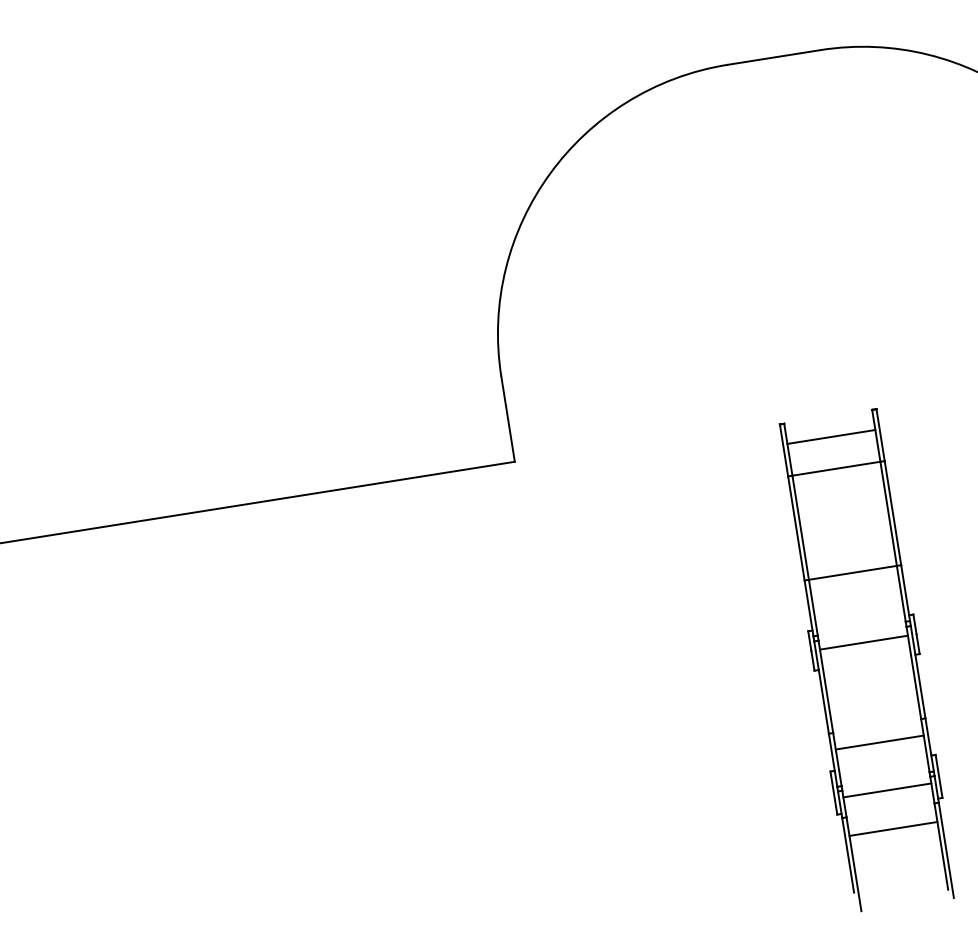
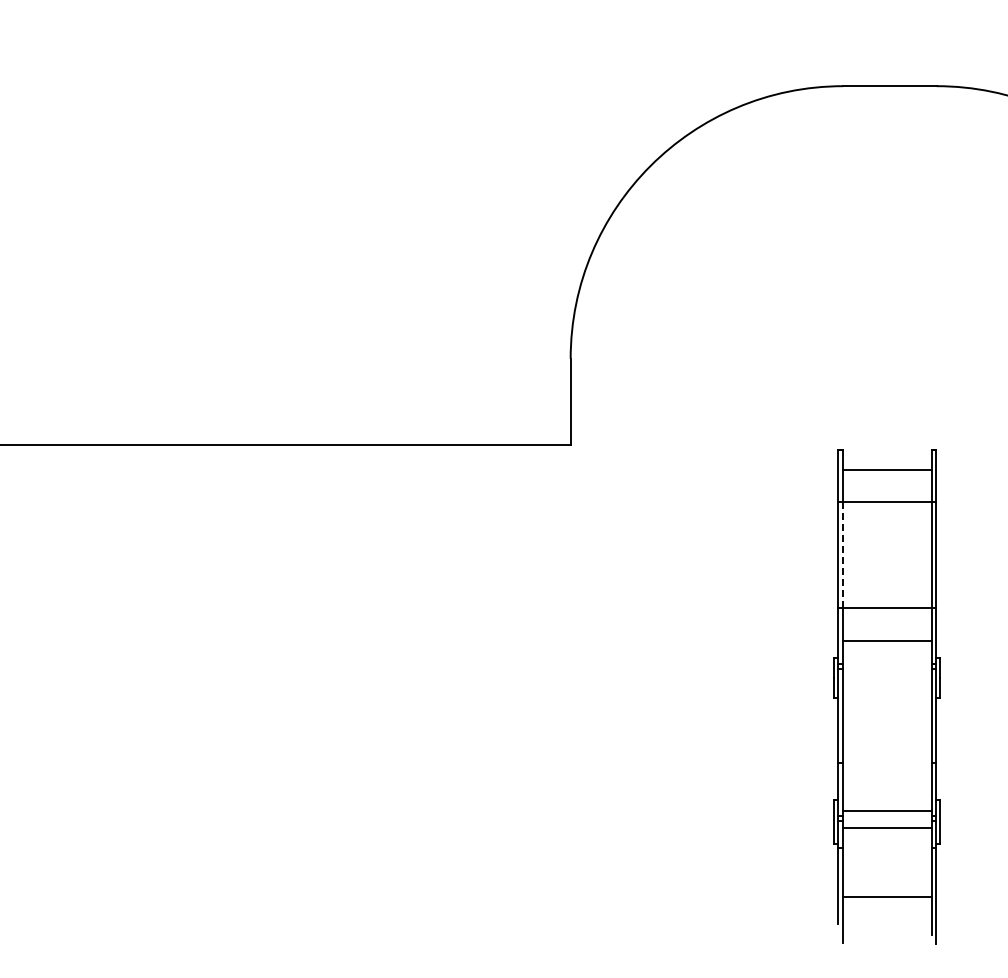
line: (800, 527) -> (842, 554), solid -> dashed
line: (863, 643) -> (886, 641), moved
line: (879, 742) -> (886, 811), moved
line: (892, 828) -> (886, 896), moved

